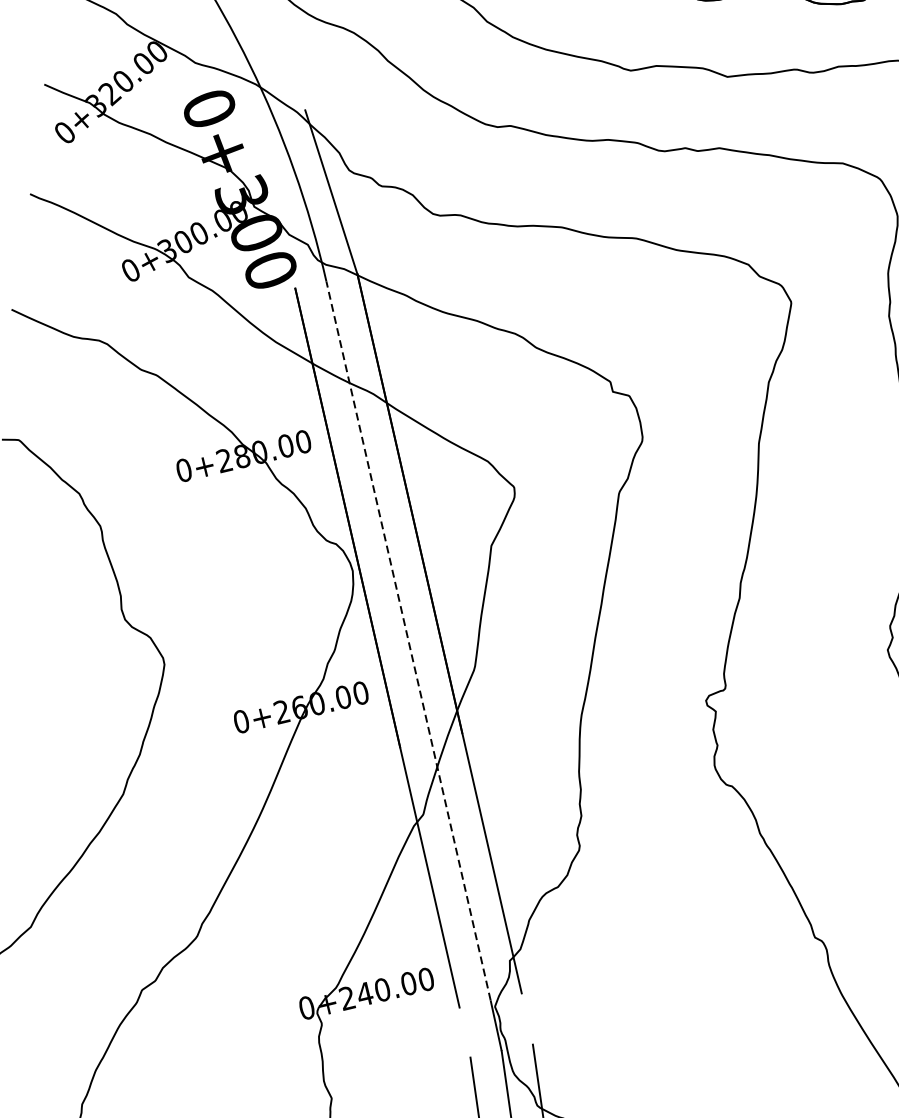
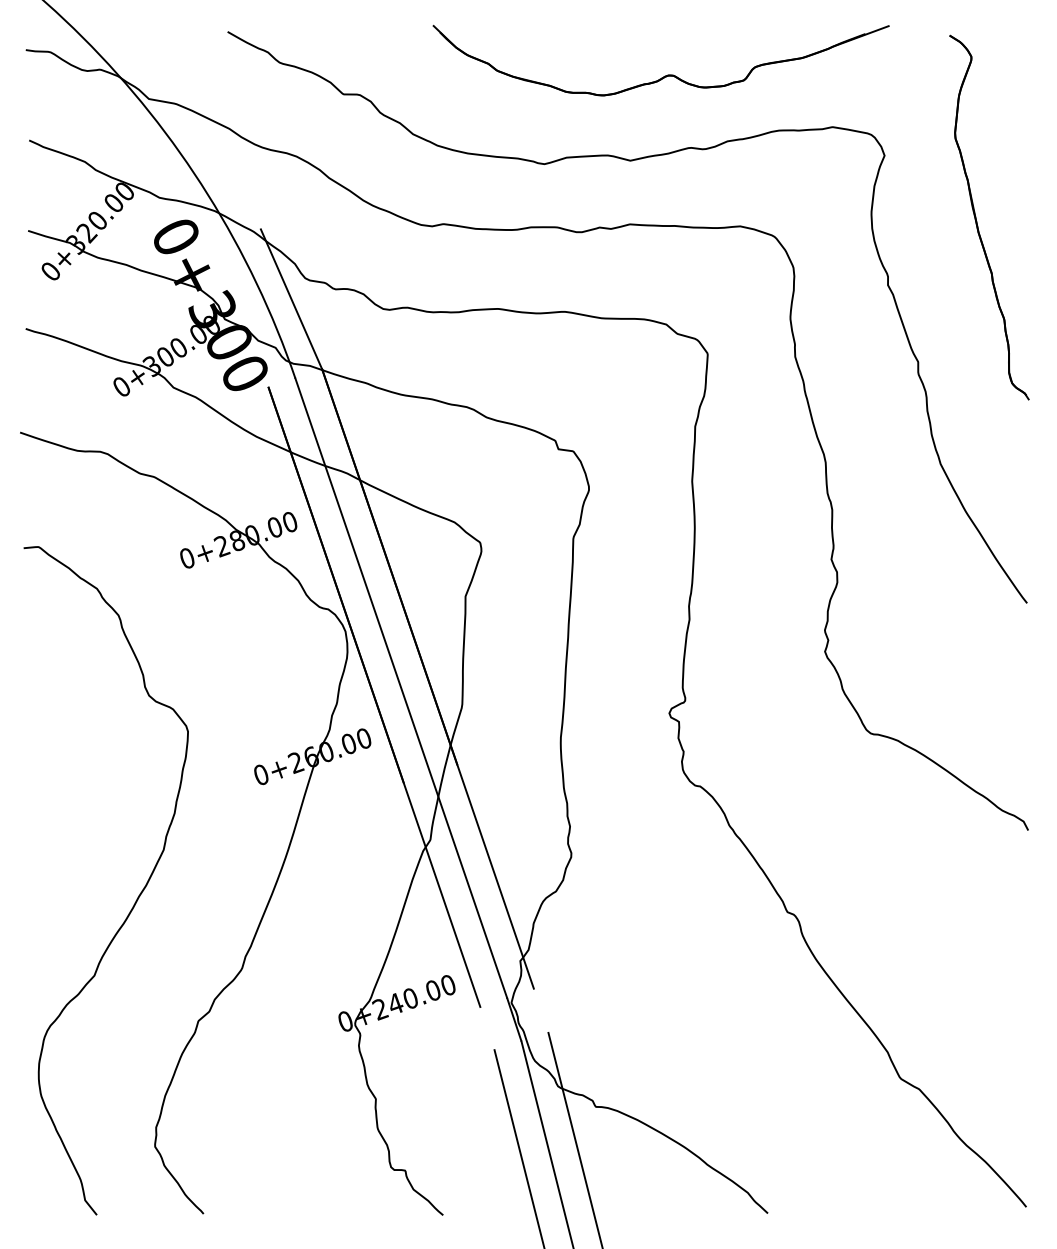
line: (408, 640) -> (401, 687), dashed -> solid

